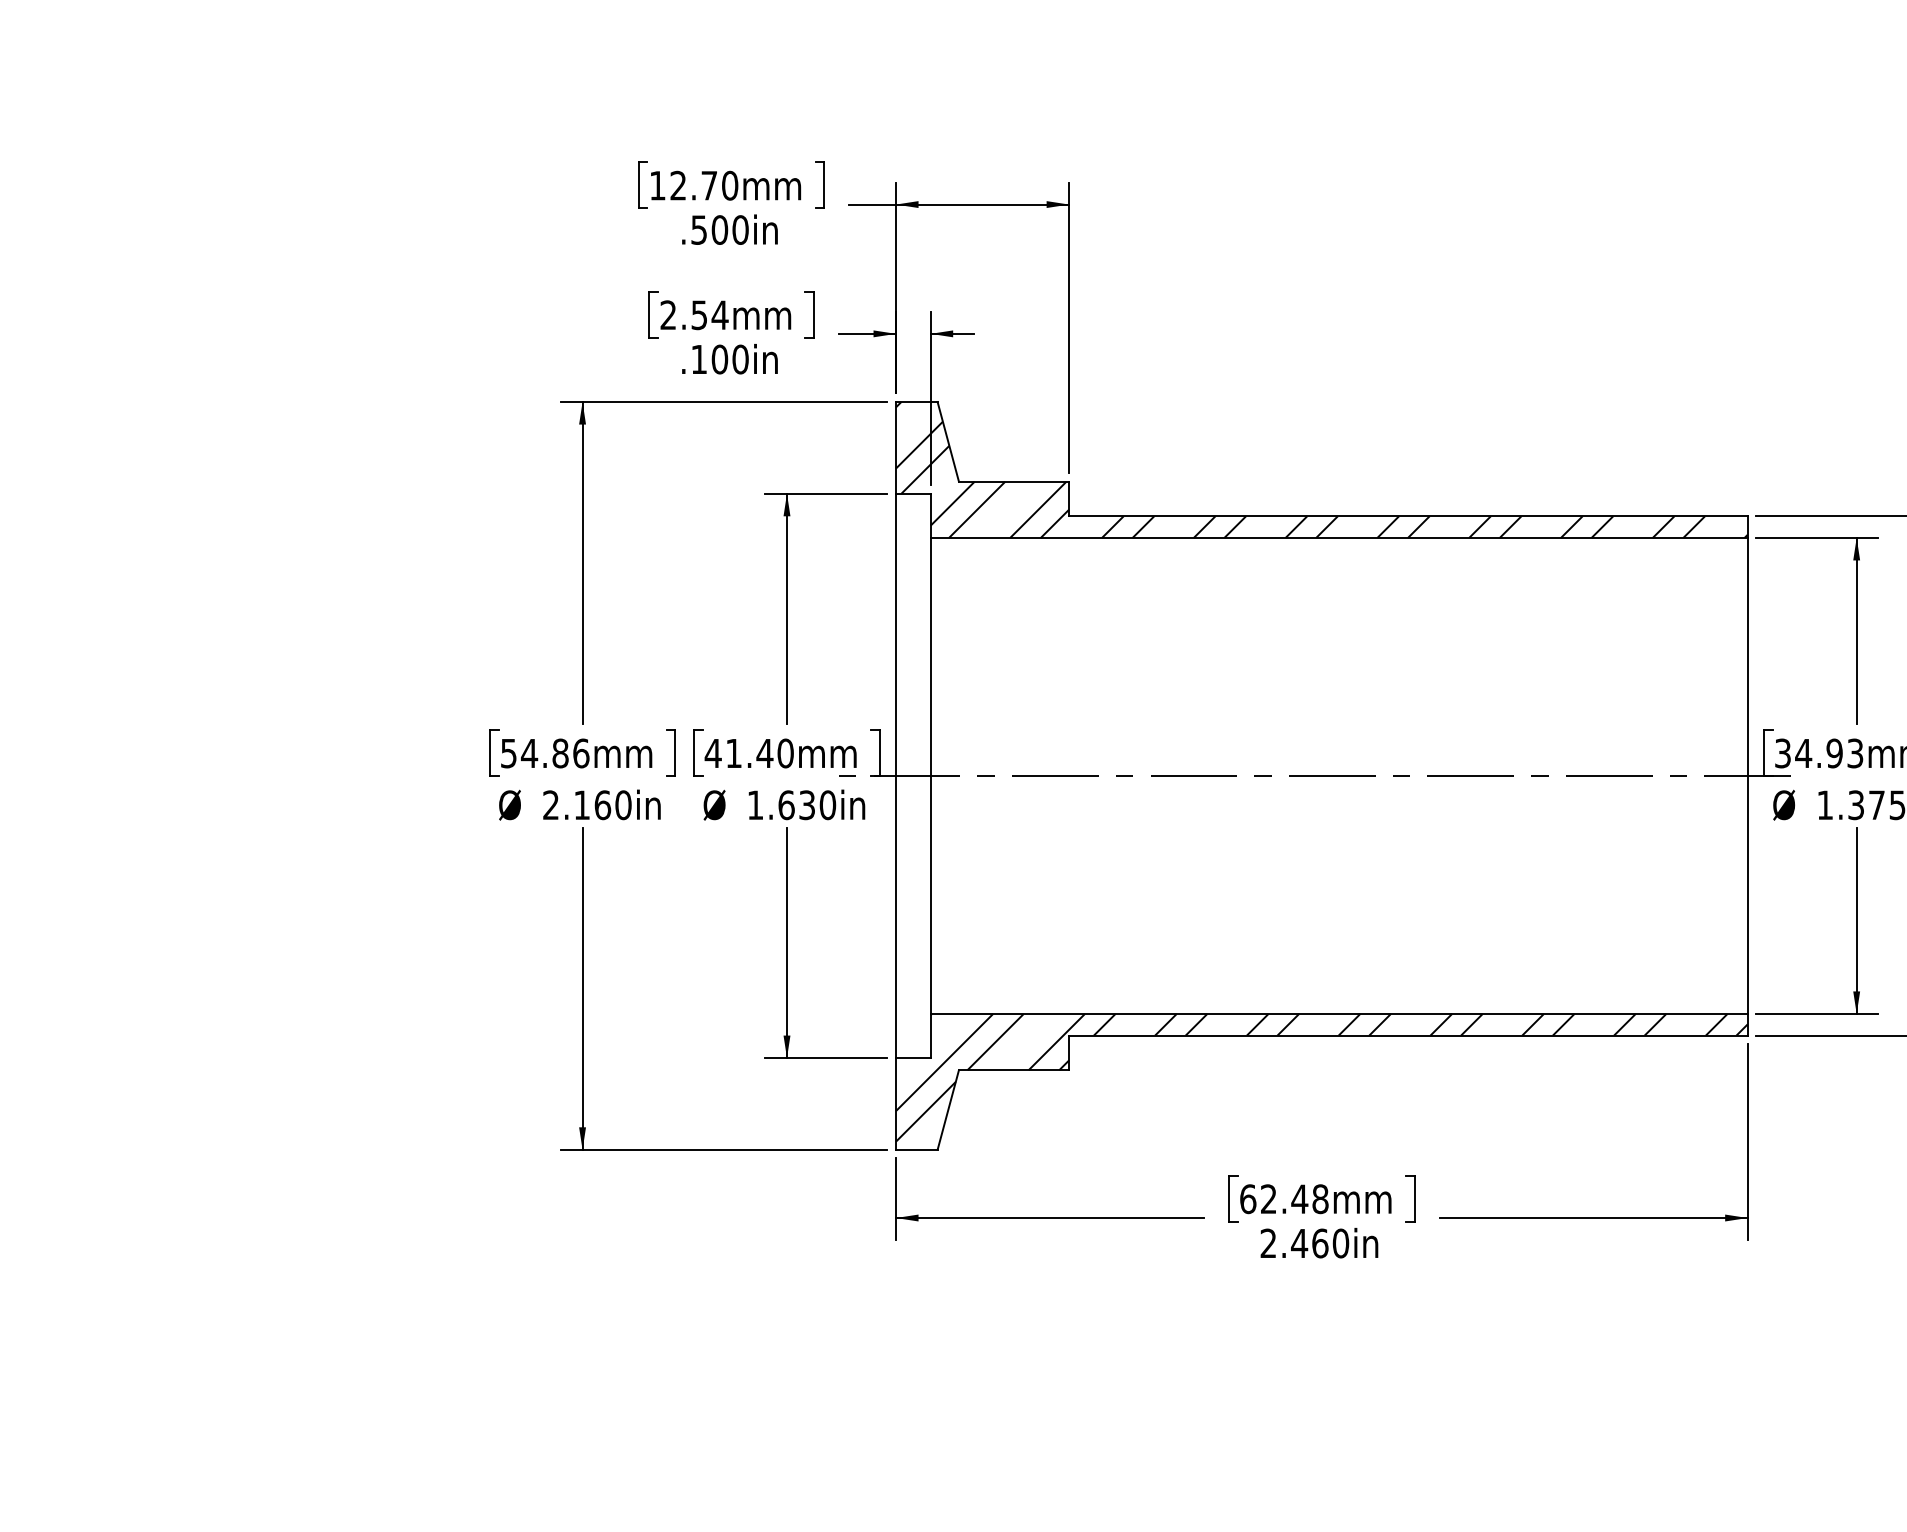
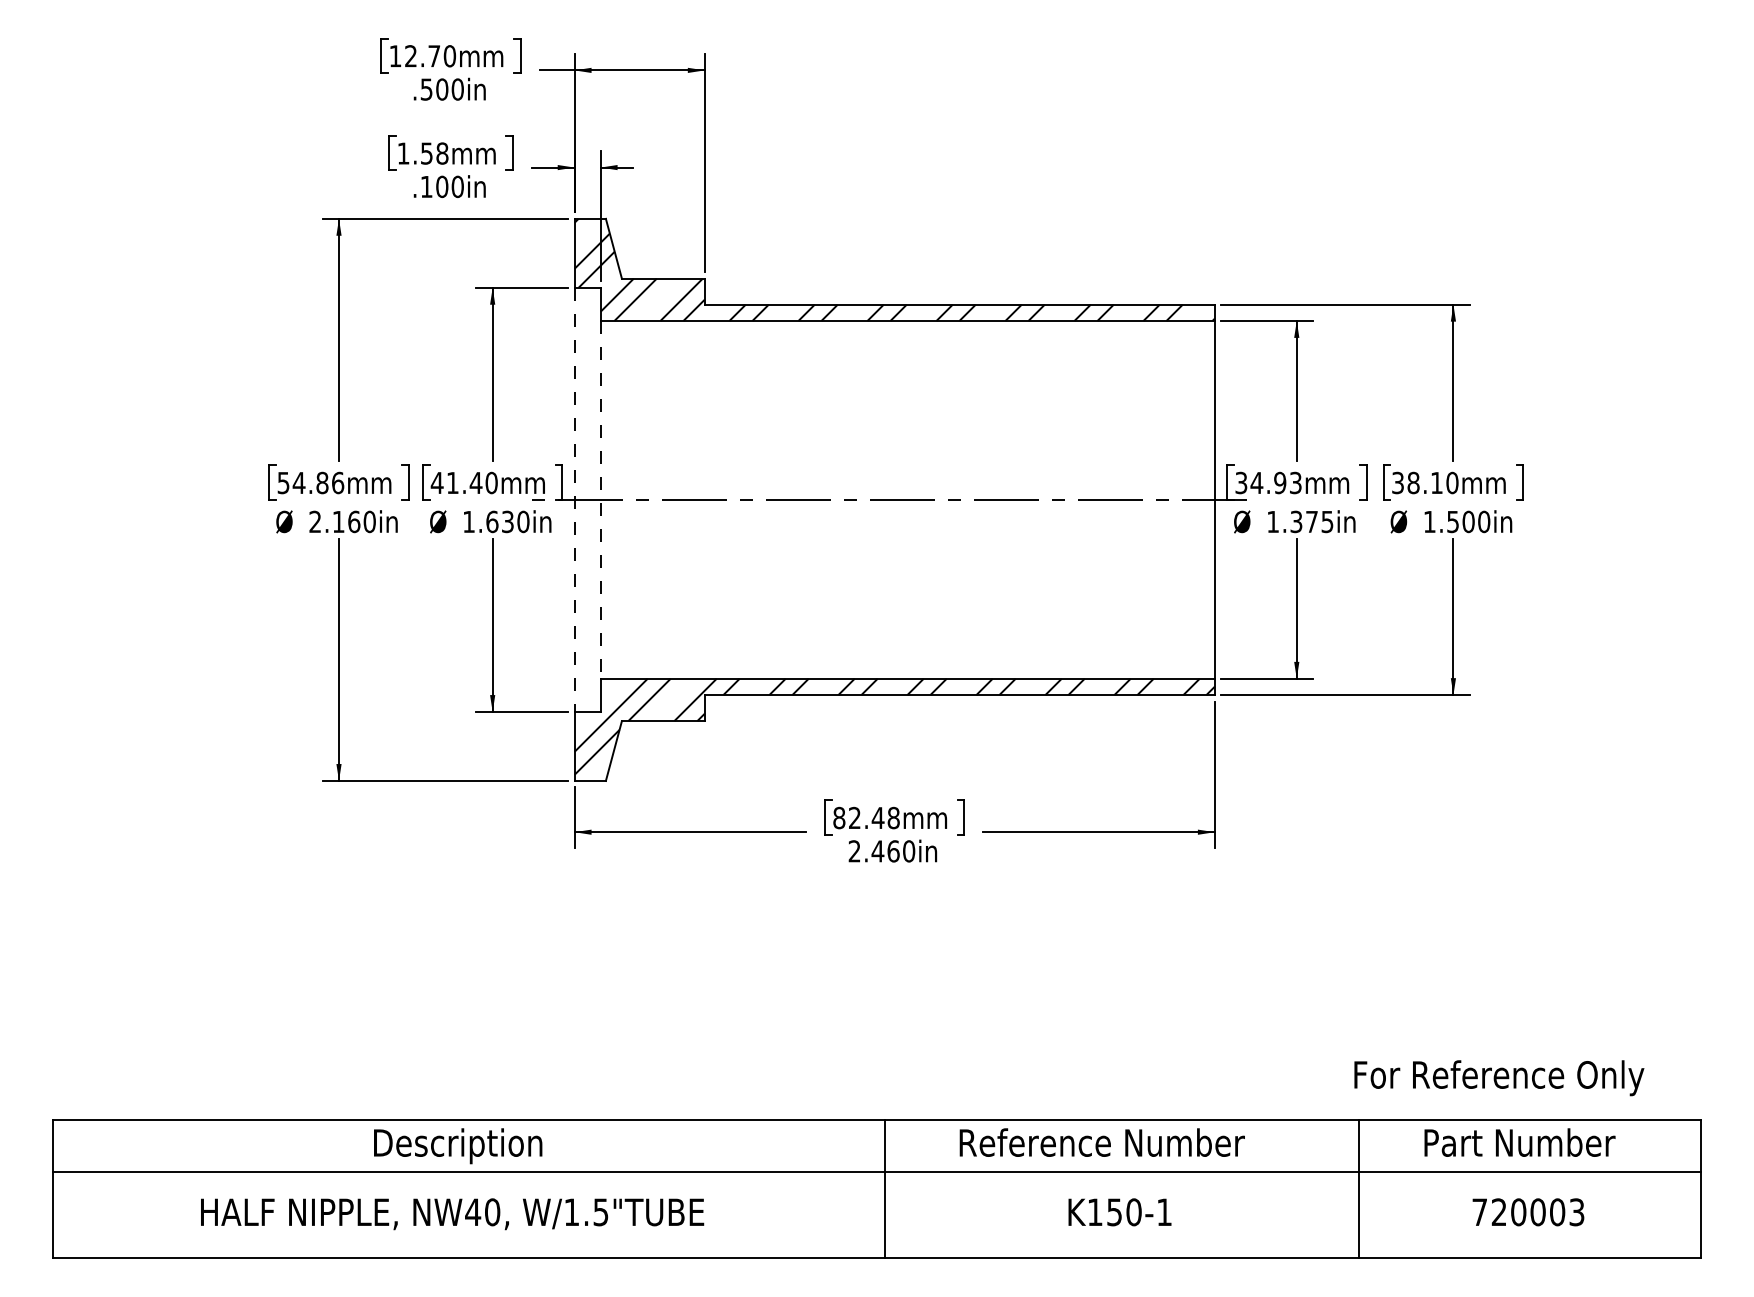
text: (693, 315) -> (422, 153), 2.54mm -> 1.58mm
line: (930, 775) -> (600, 499), solid -> dashed
line: (895, 776) -> (574, 500), solid -> dashed
text: (1248, 1198) -> (839, 817), 62.48mm -> 82.48mm

